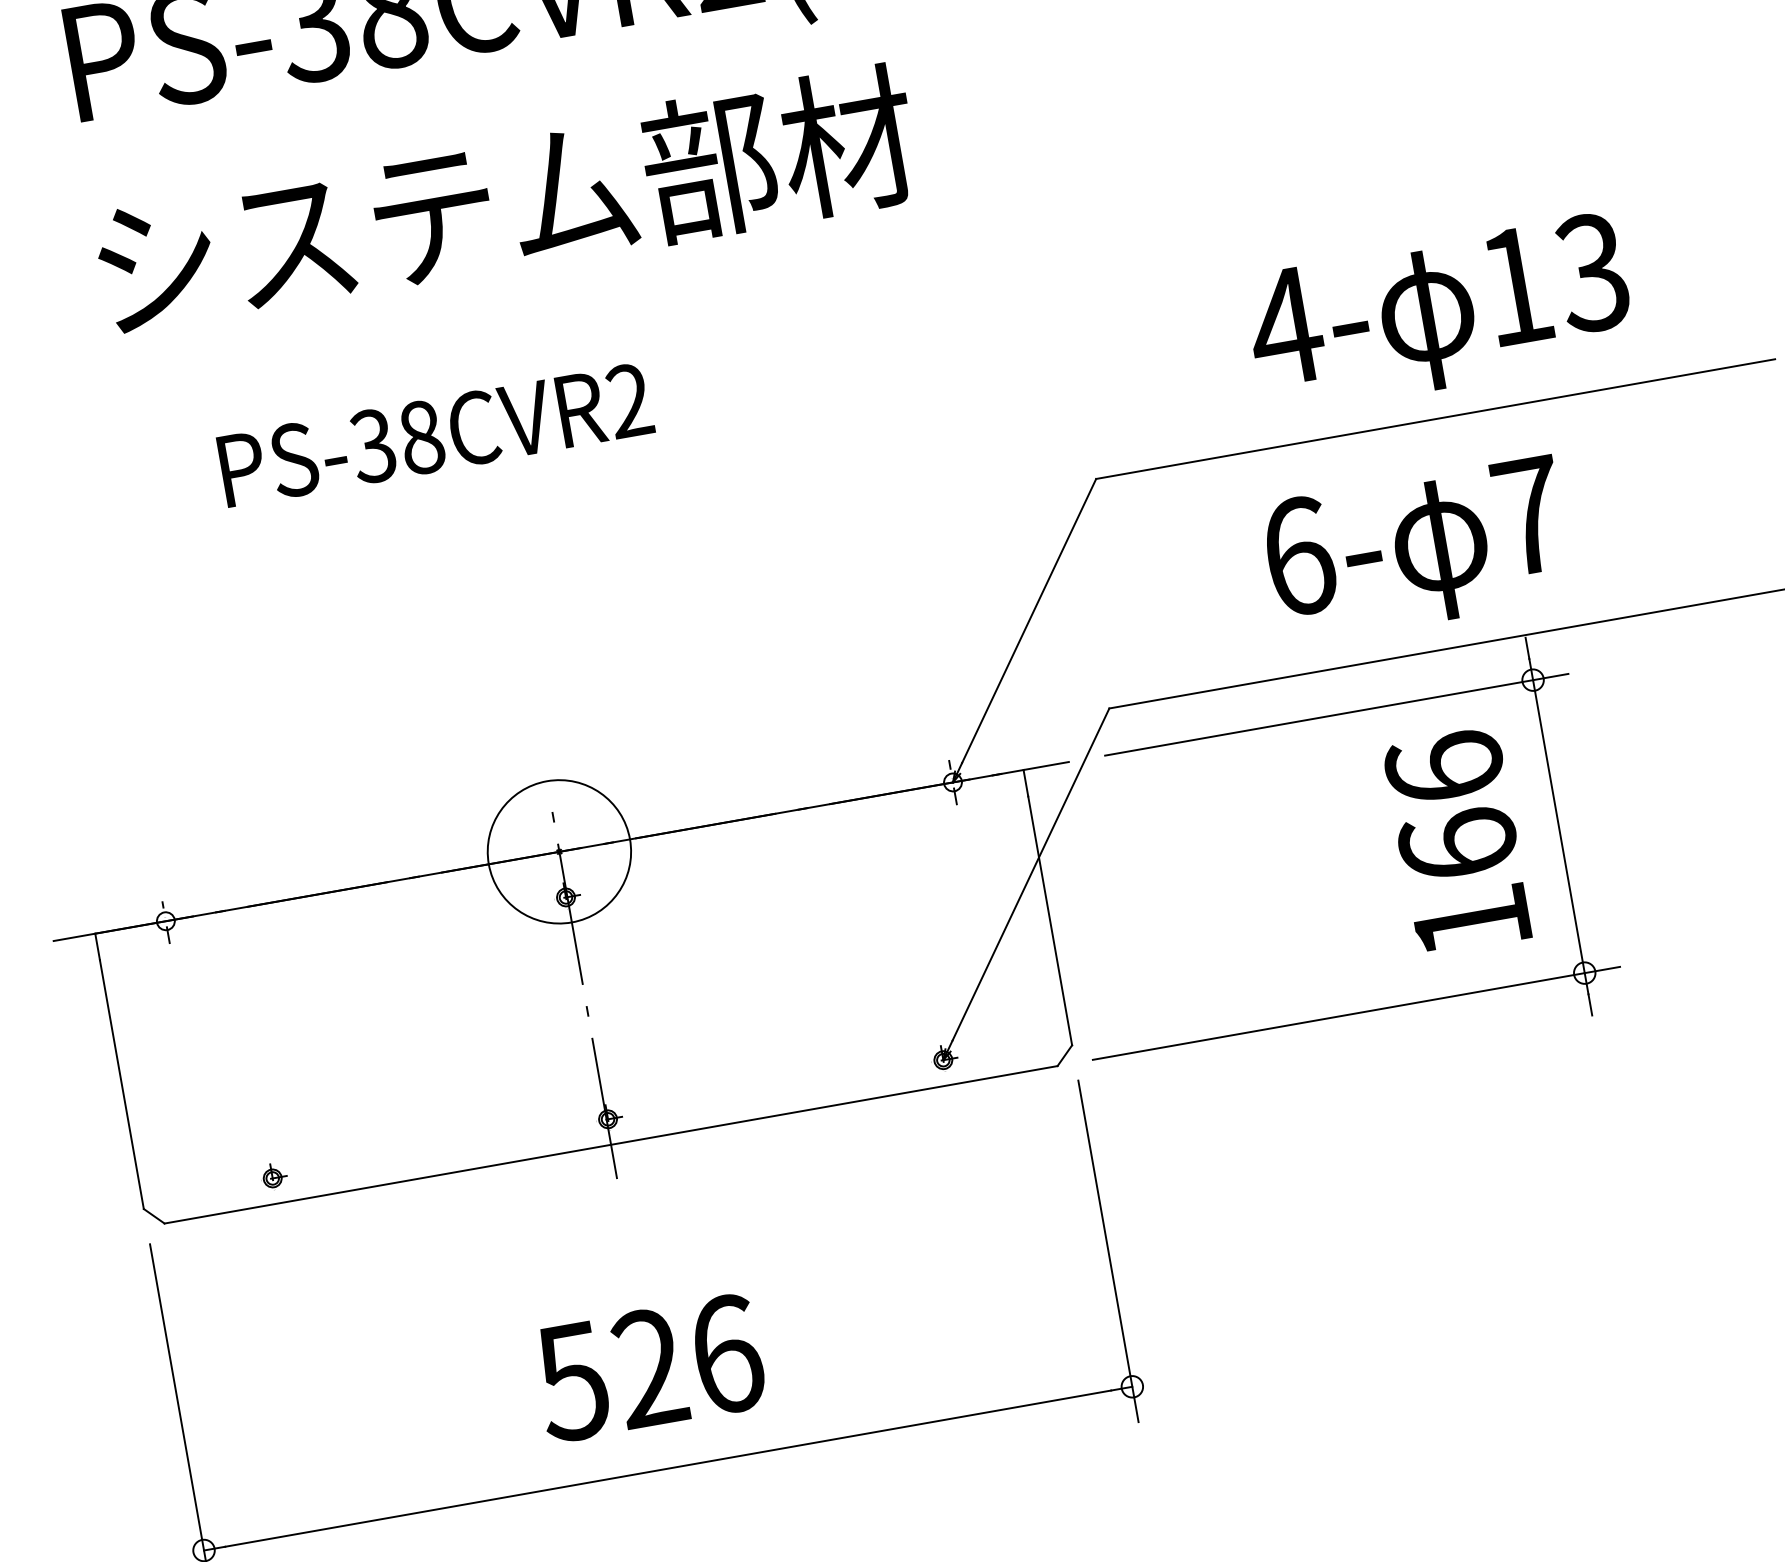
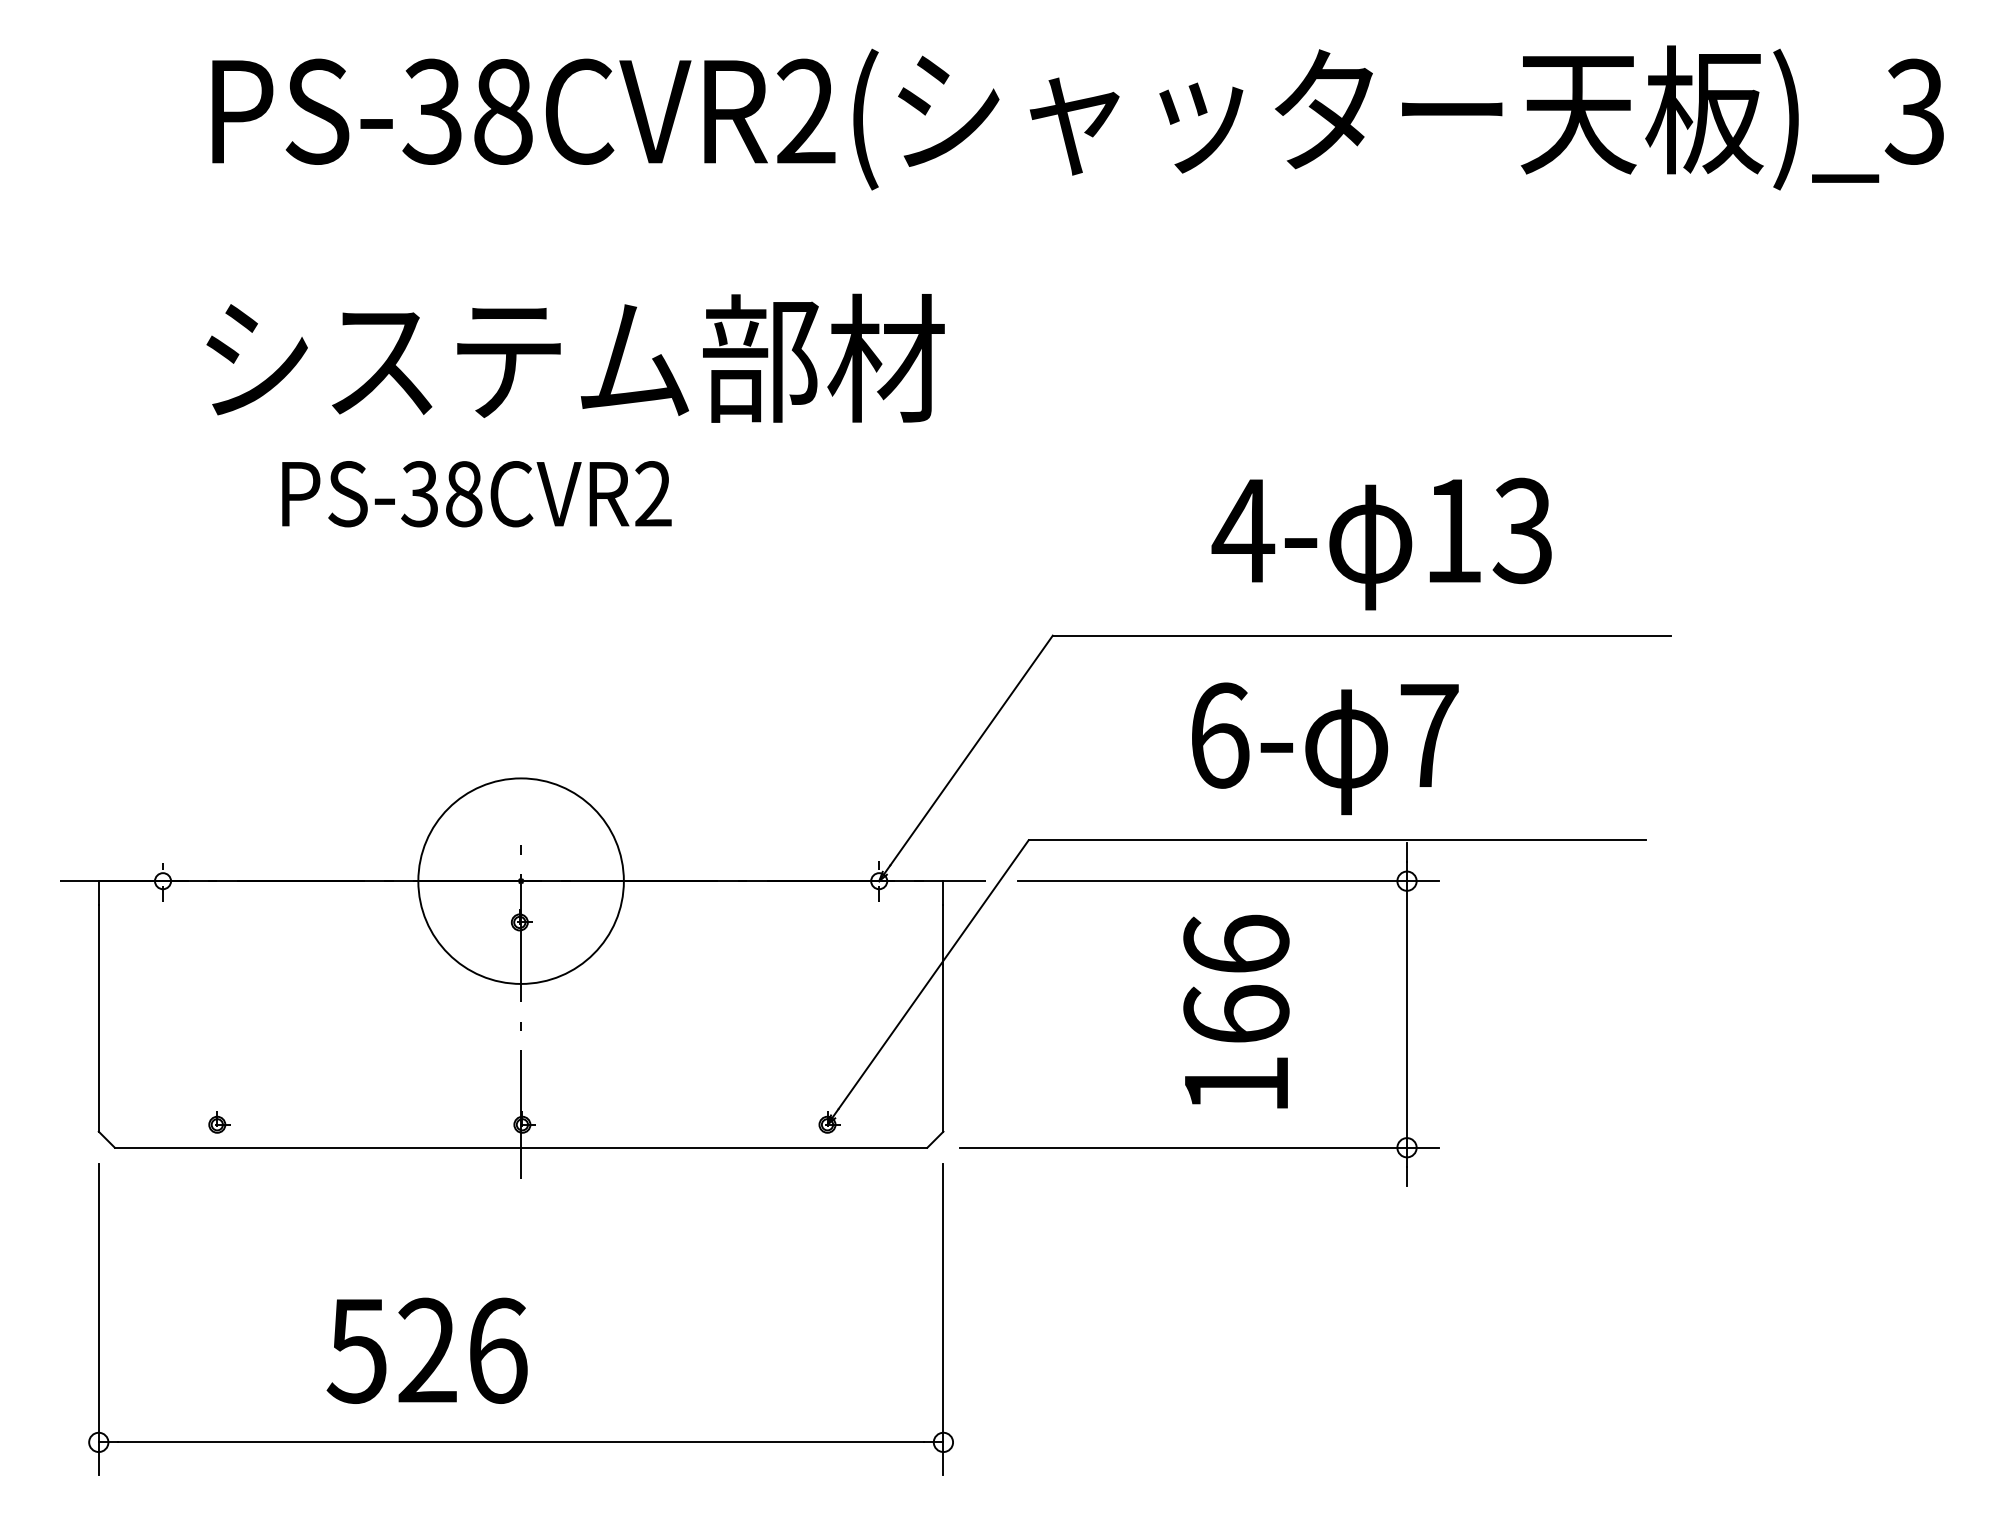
text: (506, 200) -> (575, 357), moved
text: (1457, 841) -> (1236, 1011), moved
circle: (558, 851) -> (520, 880), size x1.6
text: (648, 1367) -> (426, 1350), moved

